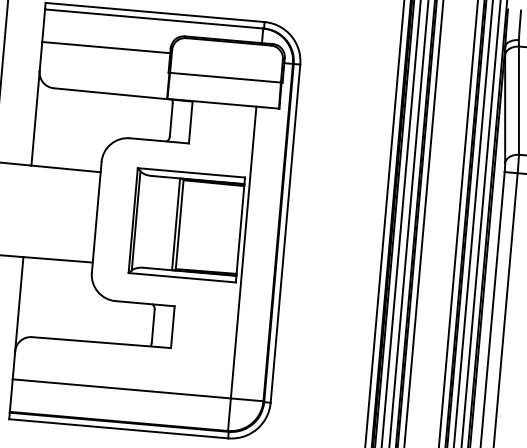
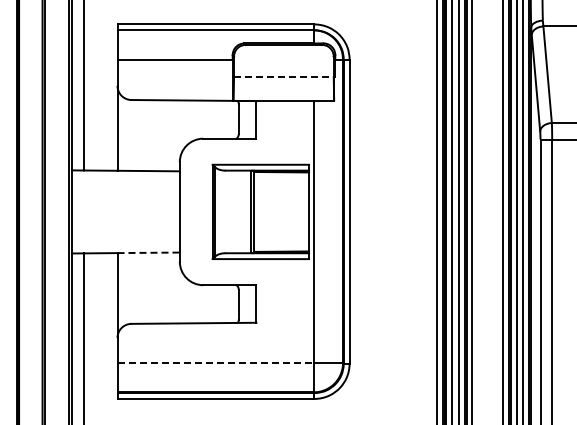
line: (225, 78) -> (283, 77), solid -> dashed
line: (59, 259) -> (149, 252), solid -> dashed
line: (122, 389) -> (216, 363), solid -> dashed

